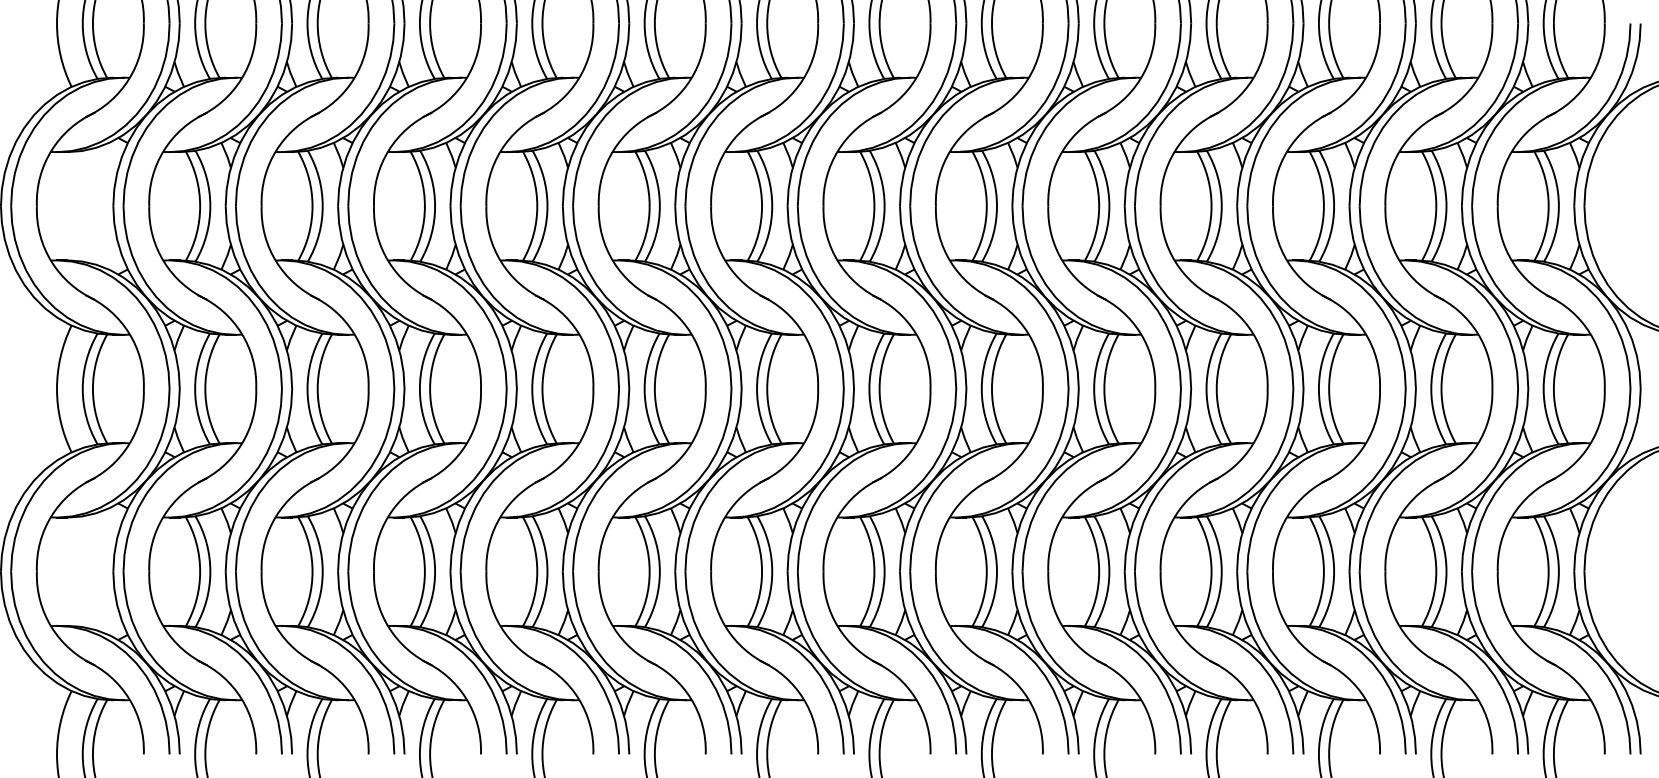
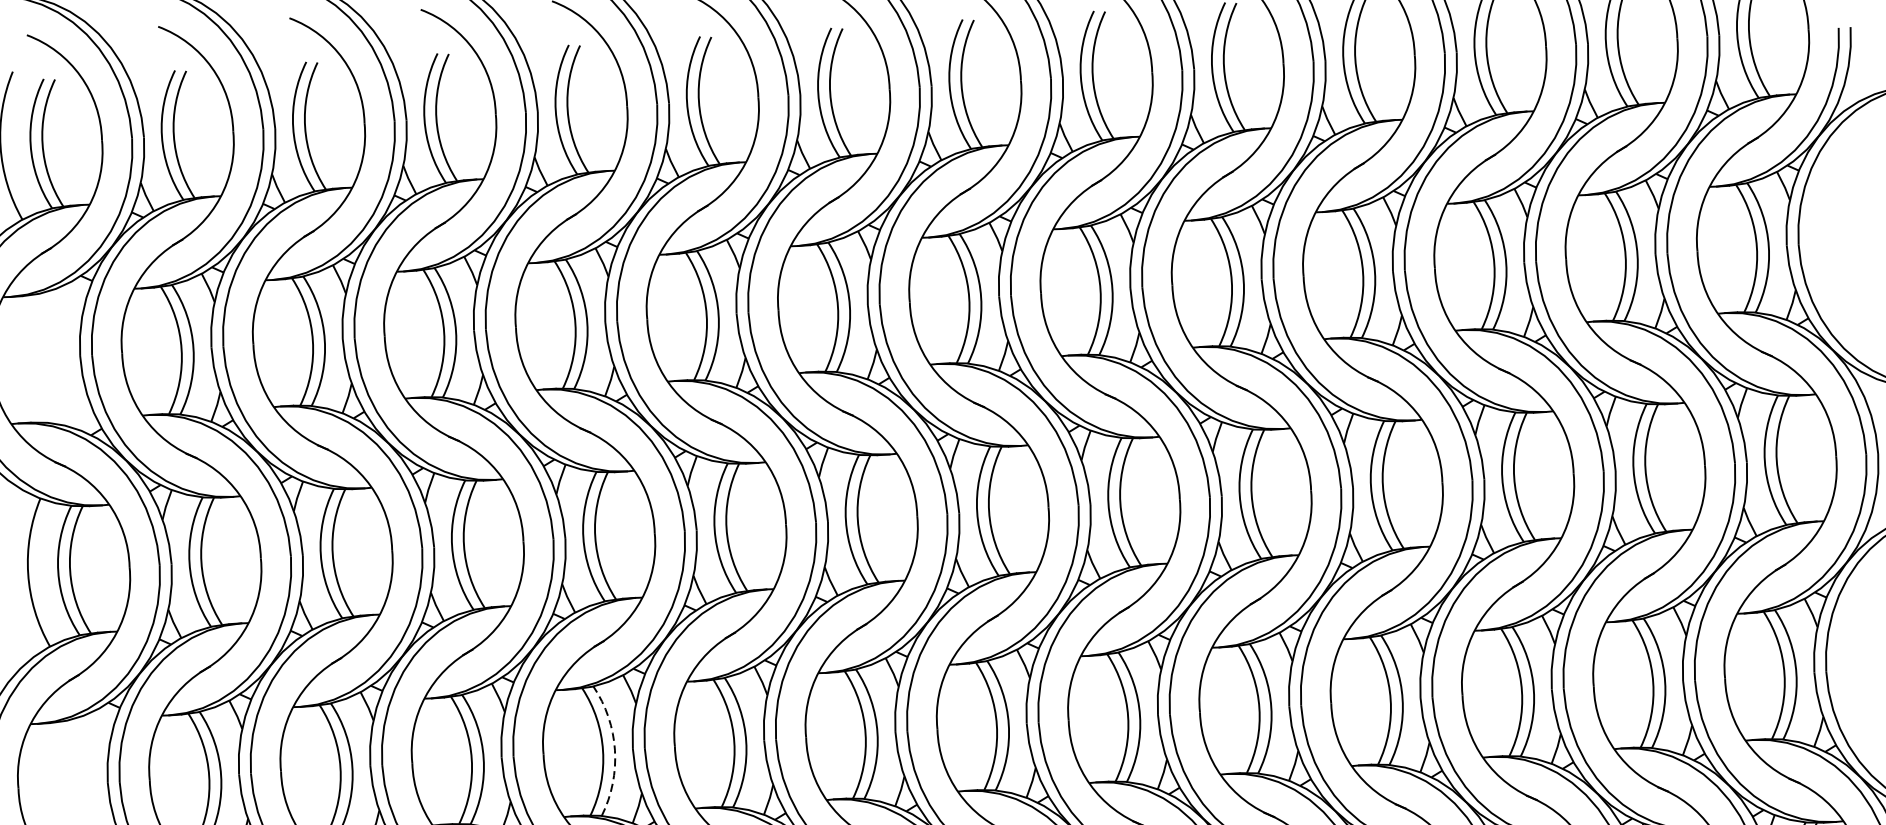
arc: (547, 571) -> (614, 749), solid -> dashed

